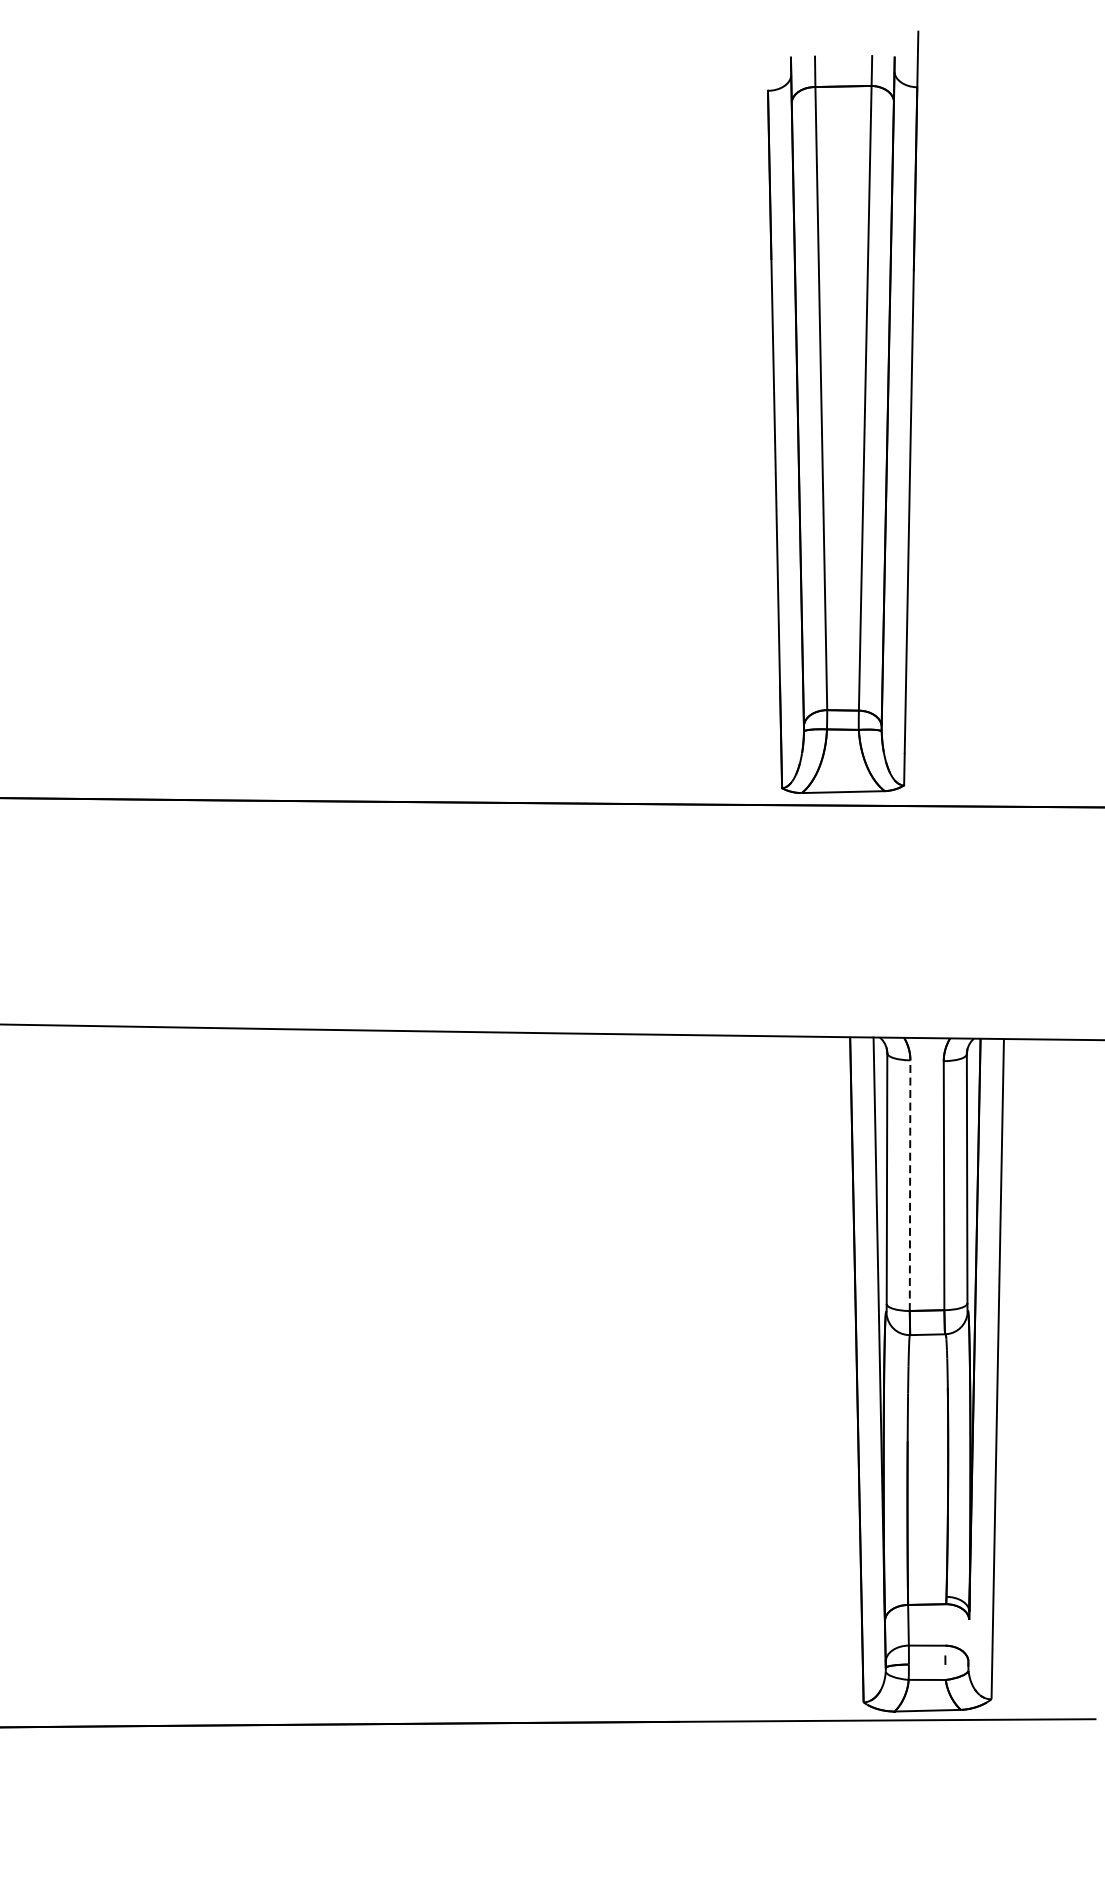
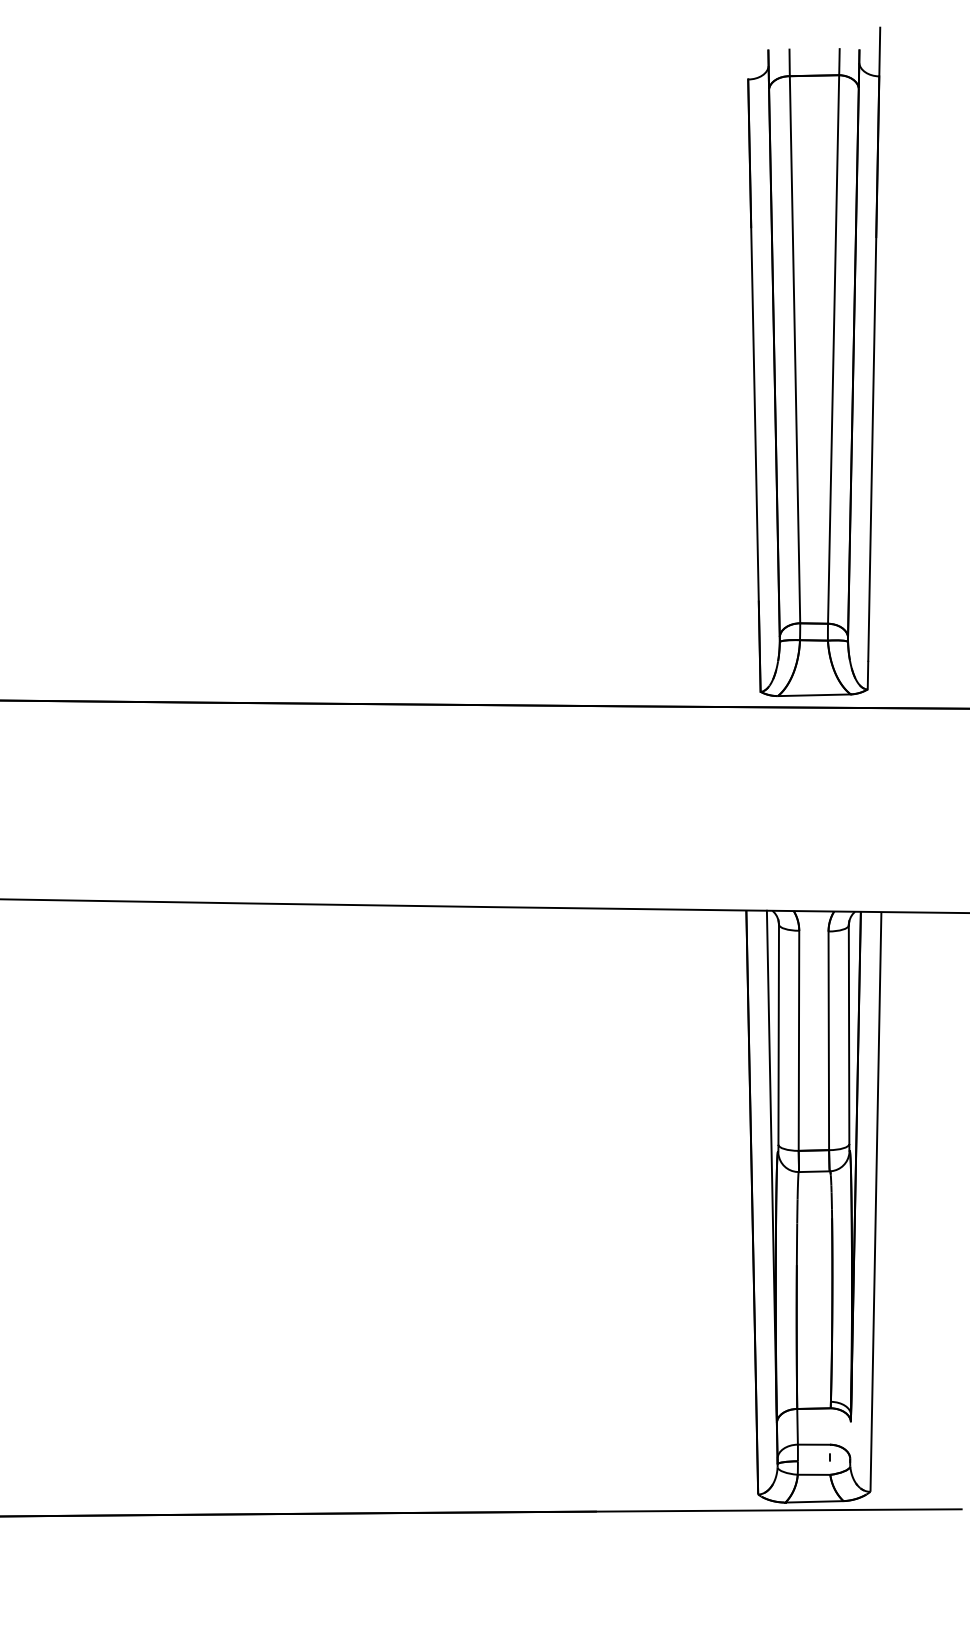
part: (843, 411) -> (814, 361), moved
line: (909, 1185) -> (798, 1040), dashed -> solid

